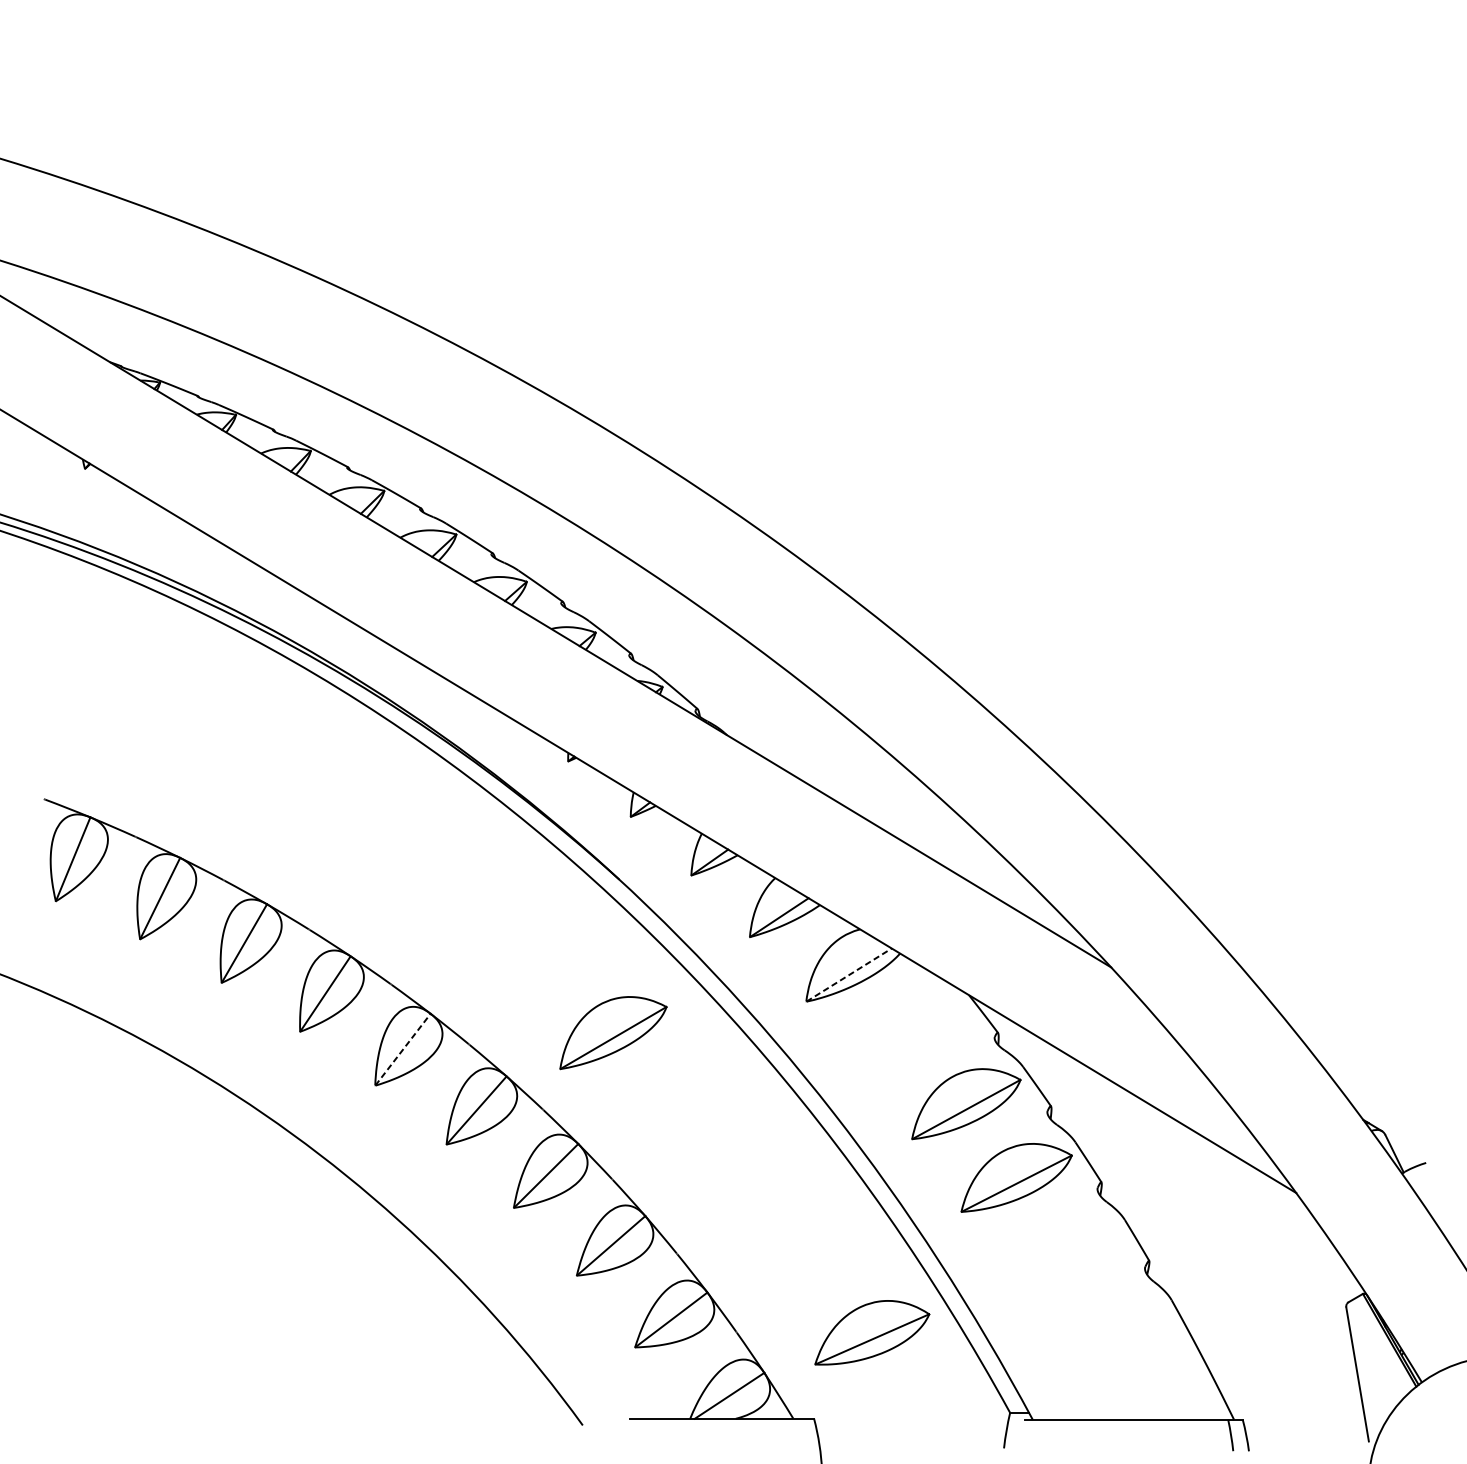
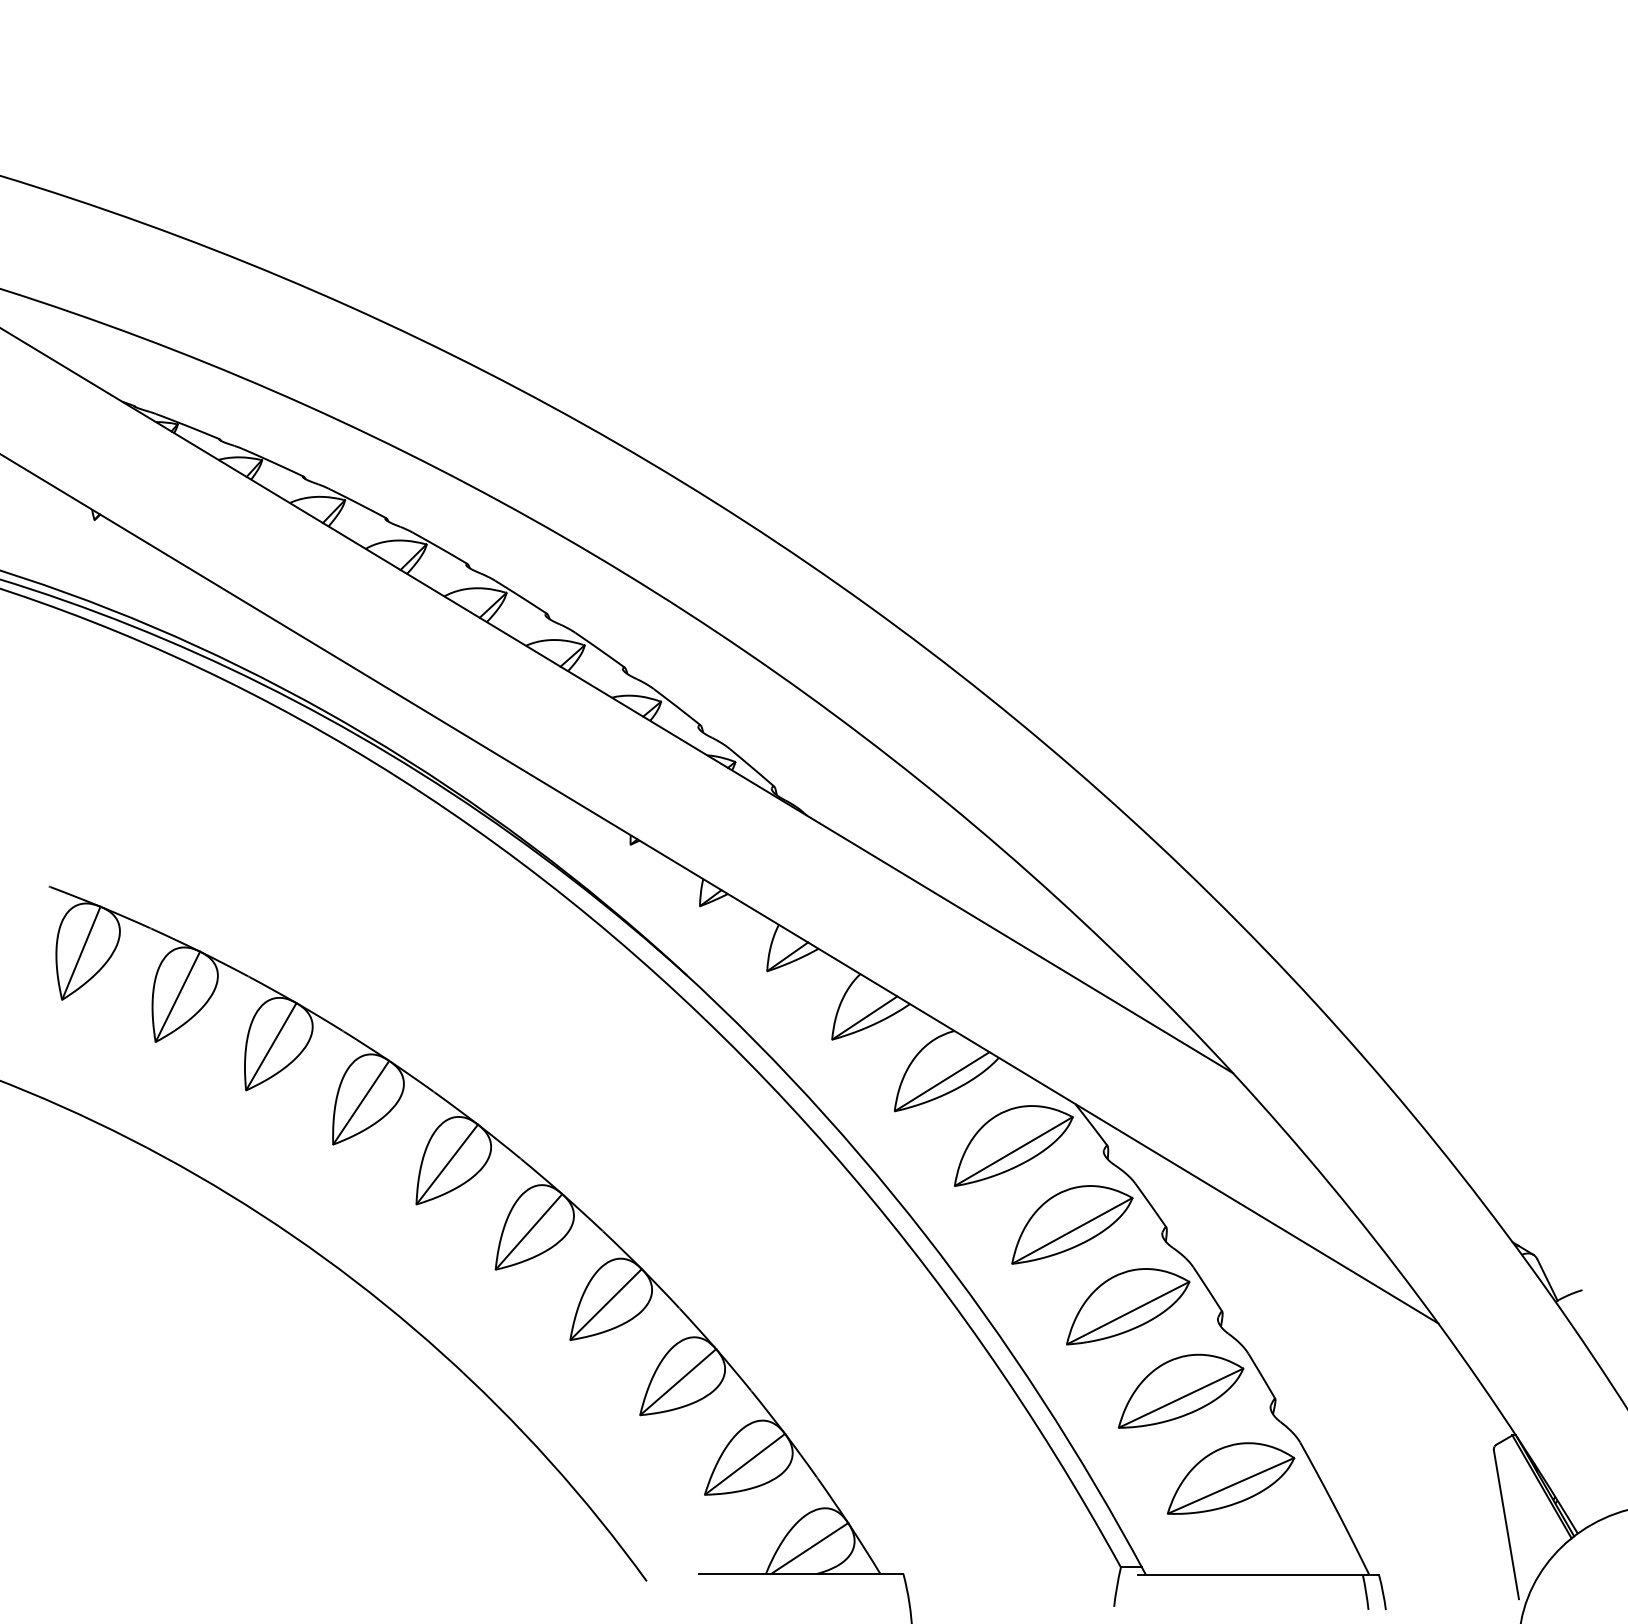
line: (849, 974) -> (942, 1081), dashed -> solid
part: (613, 1032) -> (1013, 1145), moved
line: (403, 1049) -> (447, 1164), dashed -> solid
part: (1064, 1253) -> (1181, 1390), added
part: (871, 1332) -> (1230, 1478), moved

